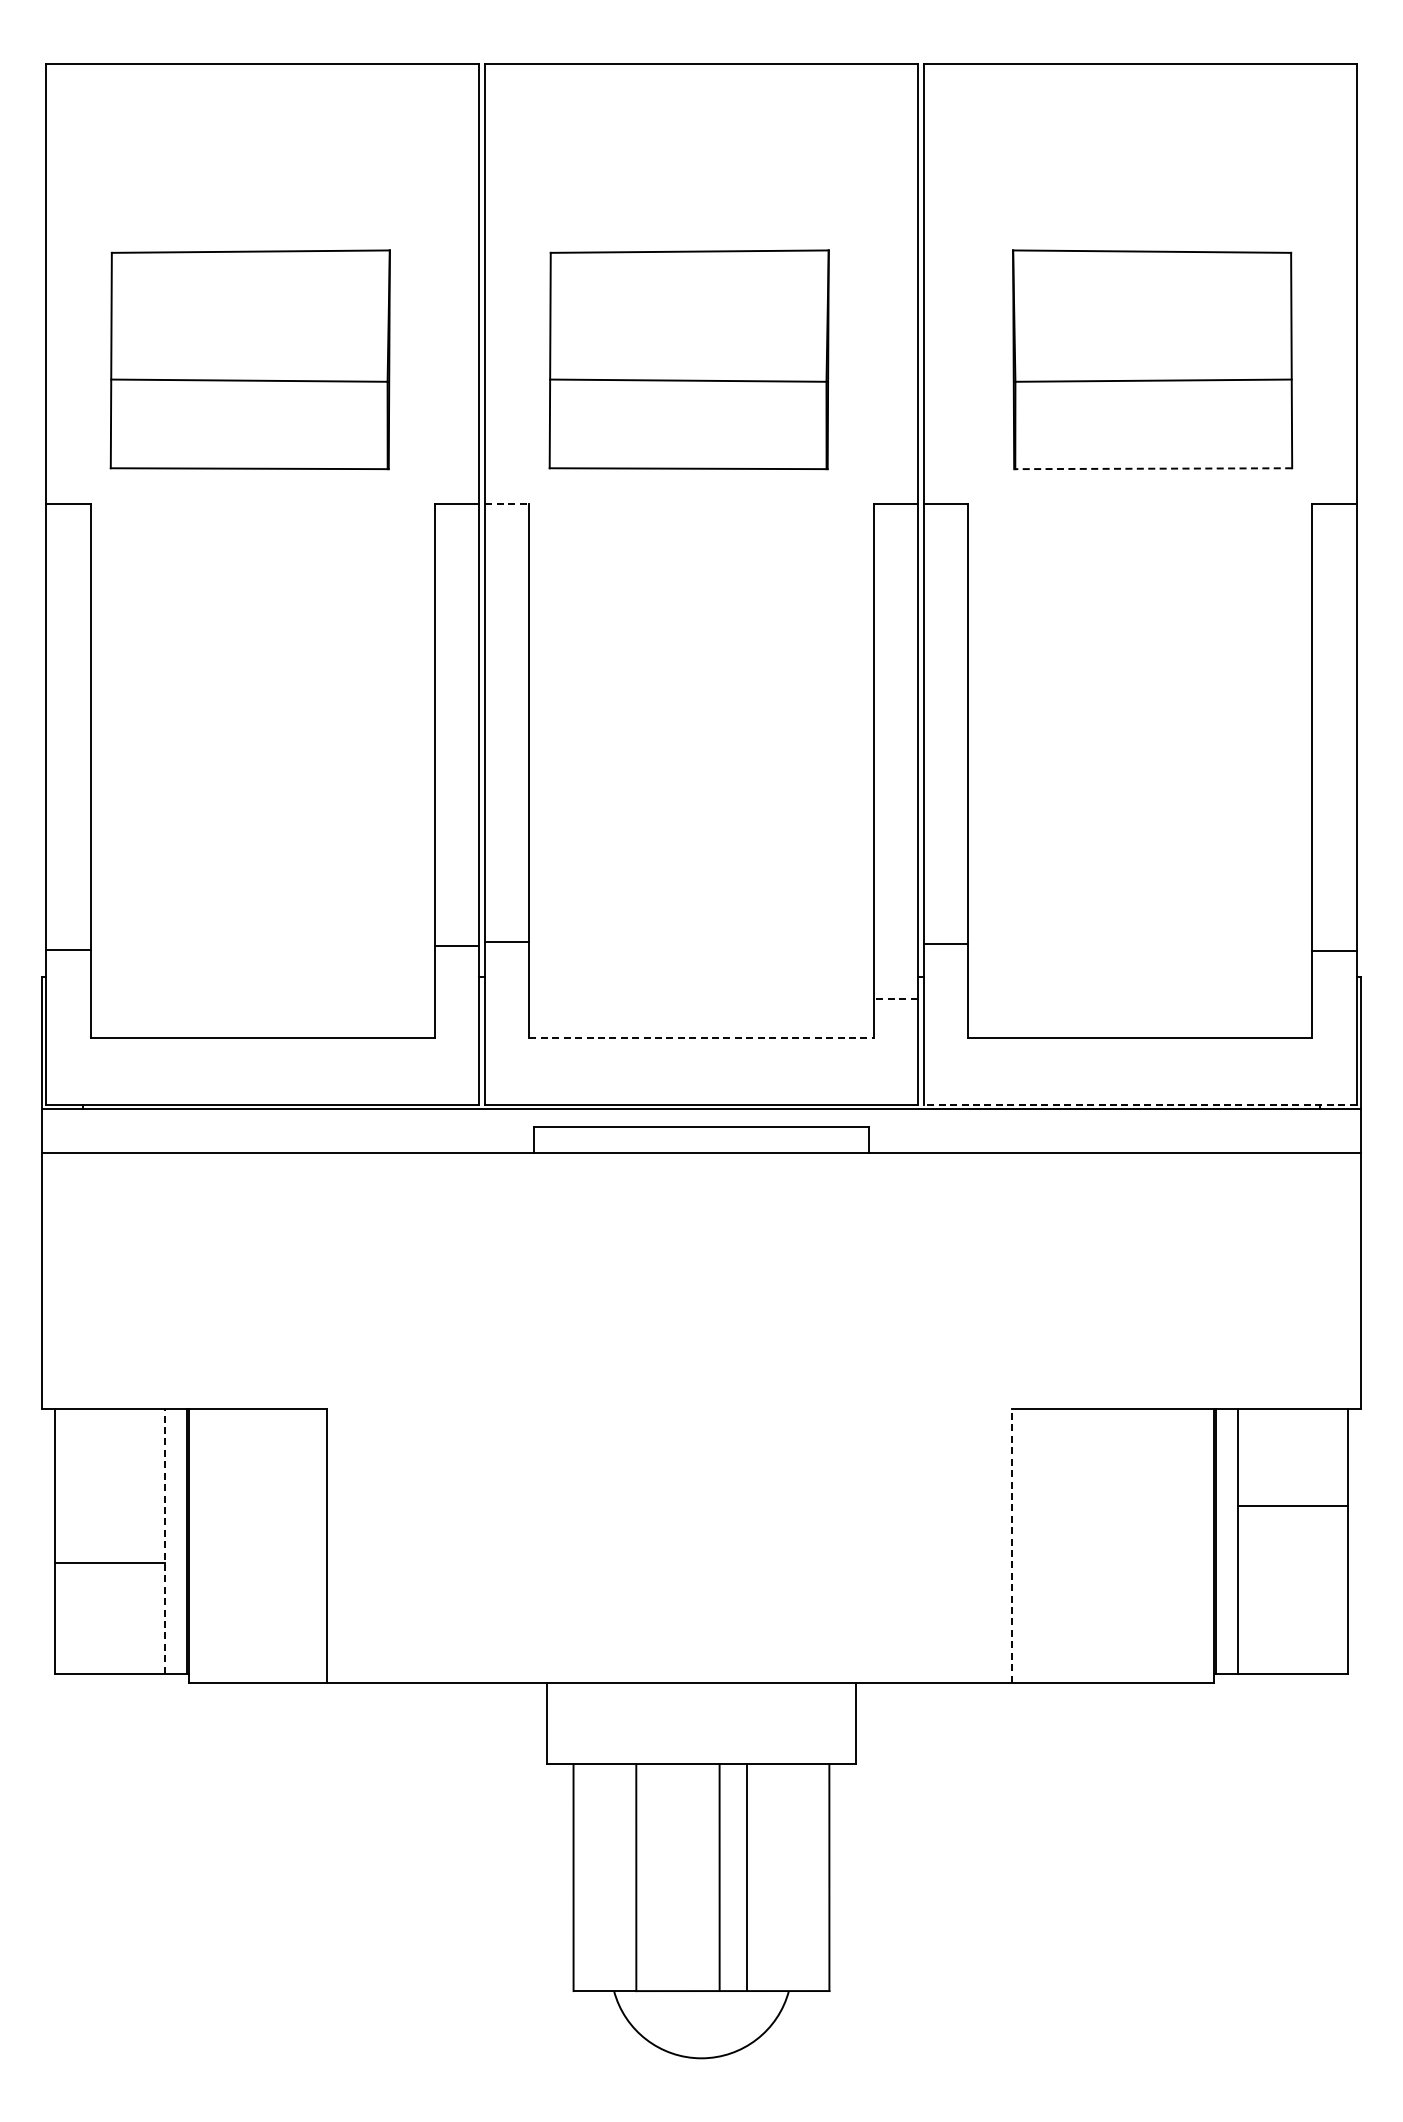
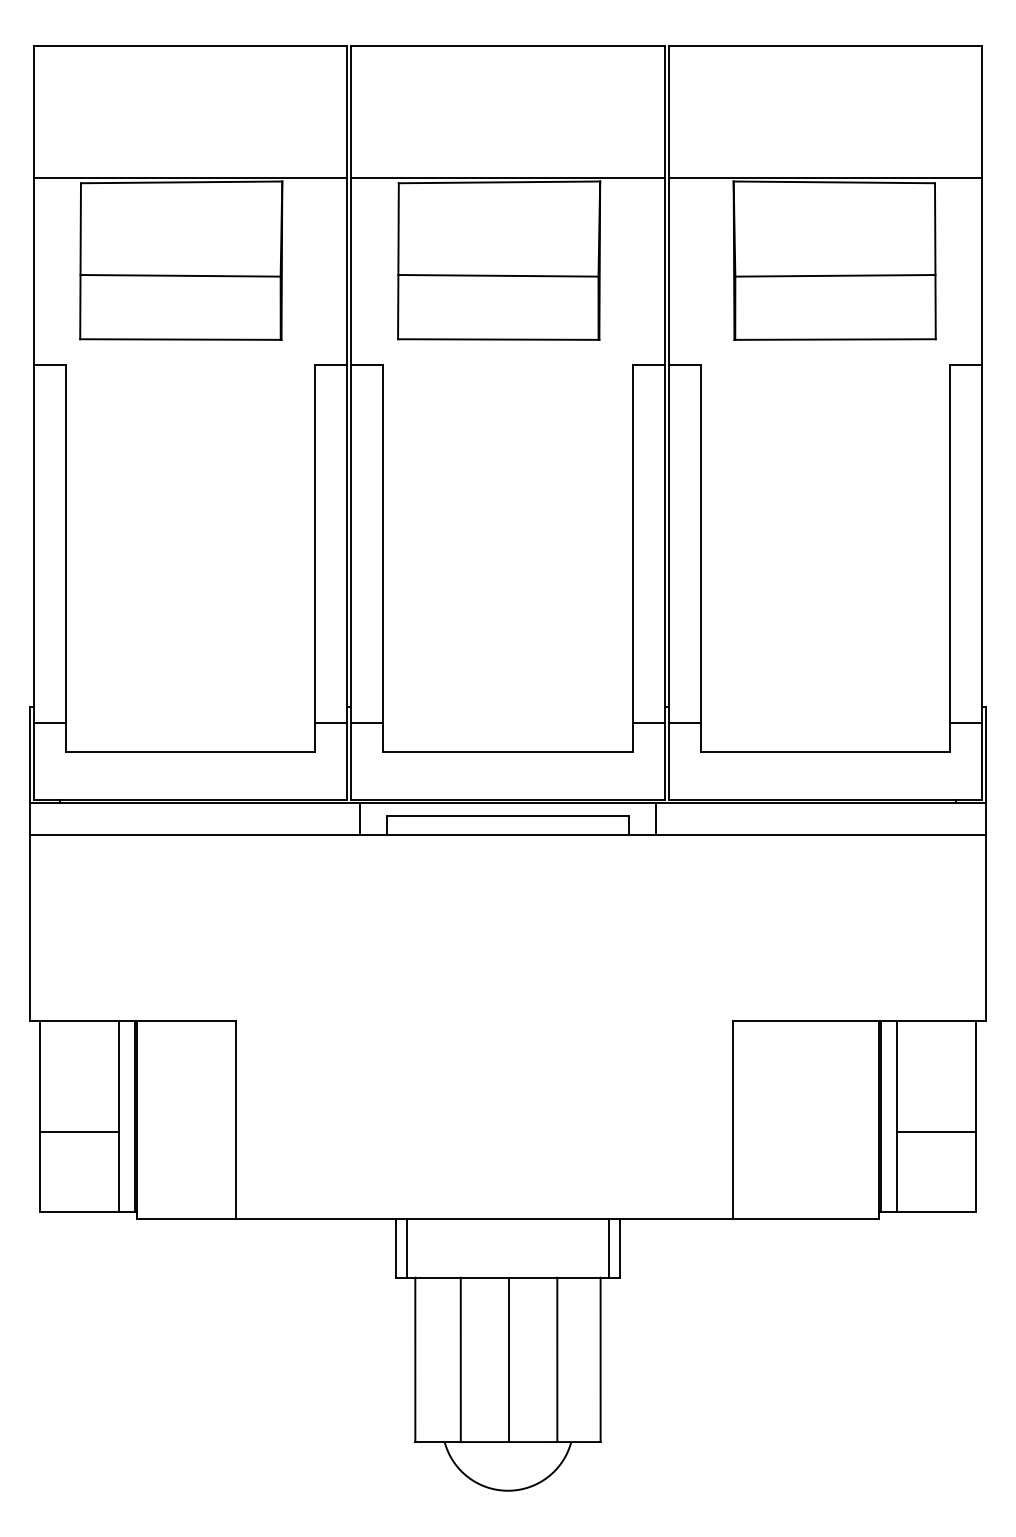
line: (262, 245) -> (190, 177), added
line: (701, 245) -> (508, 177), added
line: (1140, 245) -> (825, 177), added
line: (1153, 468) -> (835, 339), dashed -> solid
line: (507, 504) -> (367, 365), dashed -> solid
line: (507, 941) -> (367, 723), moved
line: (946, 943) -> (685, 723), moved
line: (456, 945) -> (330, 723), moved
line: (68, 949) -> (49, 723), moved
line: (1334, 950) -> (966, 723), moved
line: (895, 998) -> (648, 723), dashed -> solid
line: (701, 1038) -> (508, 752), dashed -> solid
line: (1139, 1104) -> (825, 800), dashed -> solid
line: (497, 1131) -> (360, 819), added
line: (905, 1131) -> (655, 819), added
line: (1293, 1506) -> (936, 1132), moved
line: (164, 1540) -> (119, 1115), dashed -> solid
line: (1012, 1545) -> (733, 1119), dashed -> solid
line: (562, 1723) -> (407, 1248), added
line: (840, 1723) -> (608, 1248), added
line: (719, 1877) -> (557, 1359), moved
line: (747, 1877) -> (509, 1359), moved

